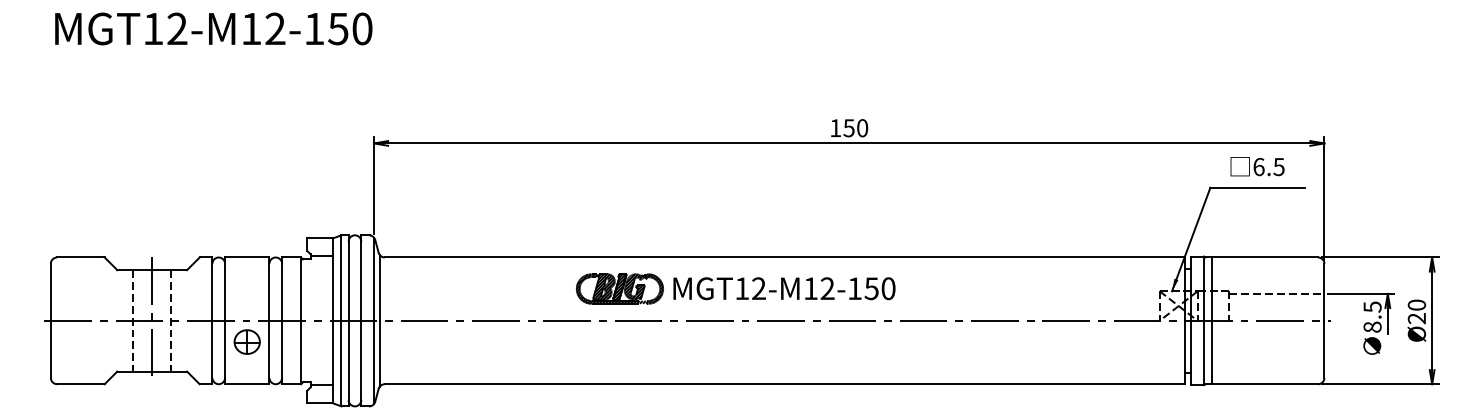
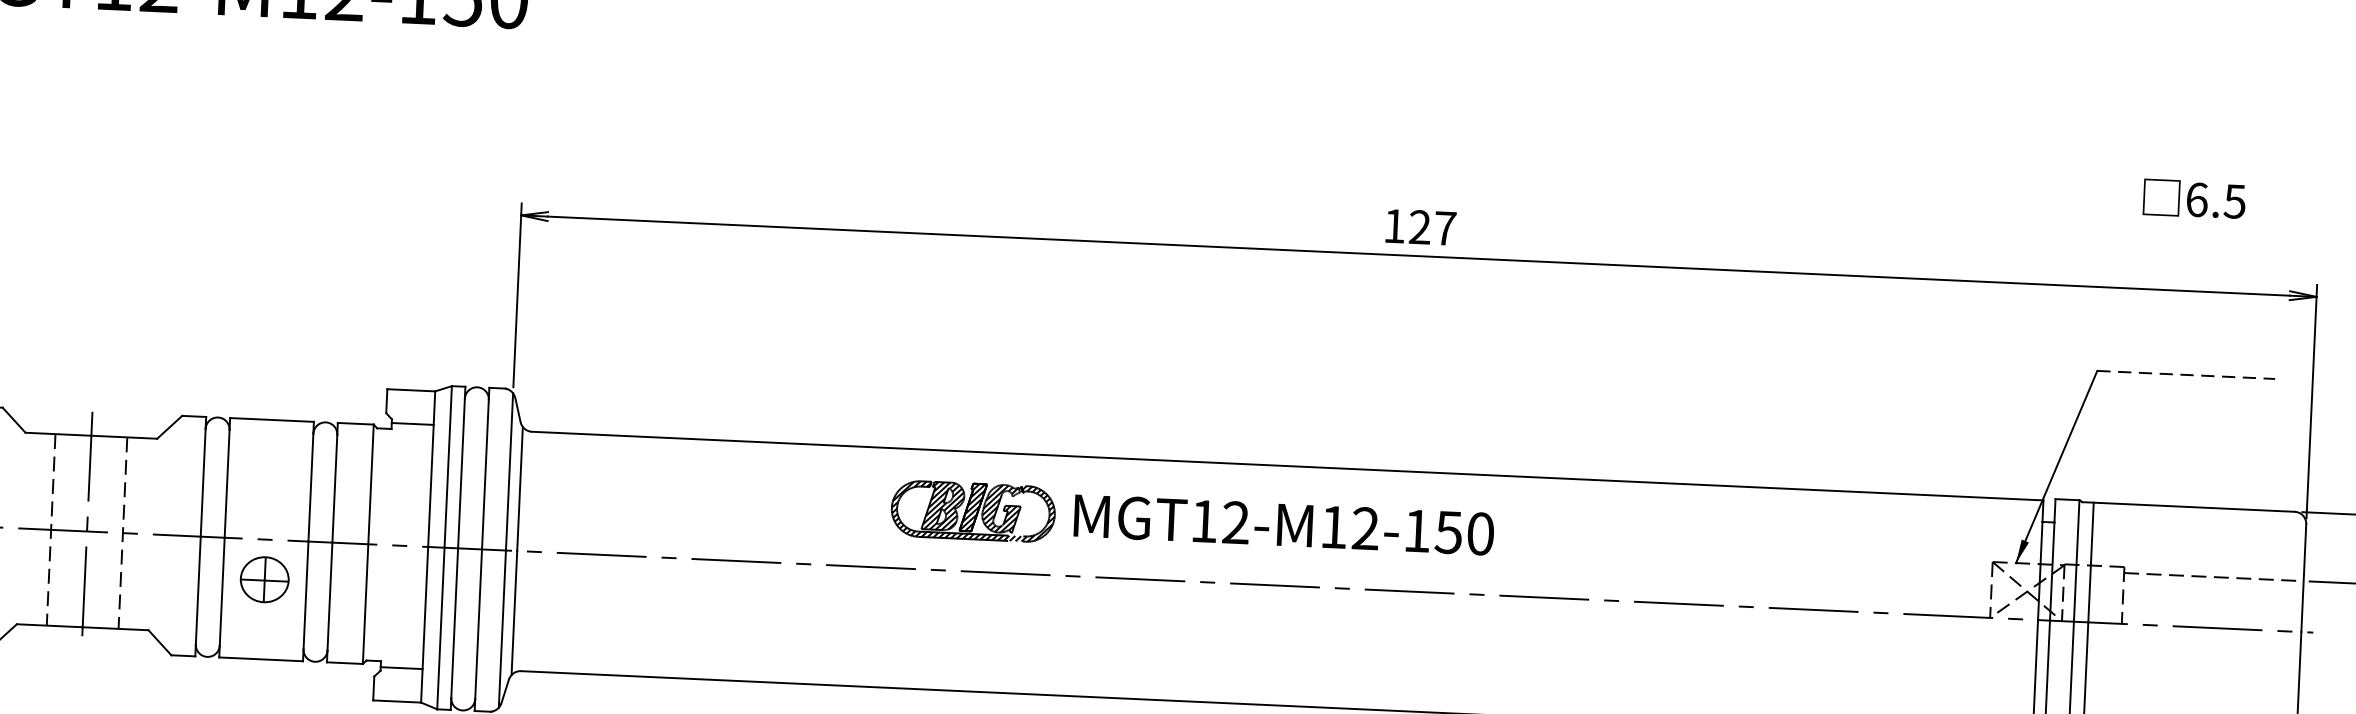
text: (855, 128) -> (1432, 228), 150 -> 127
text: (1257, 166) -> (2194, 198), moved
line: (1257, 187) -> (2186, 374), solid -> dashed

